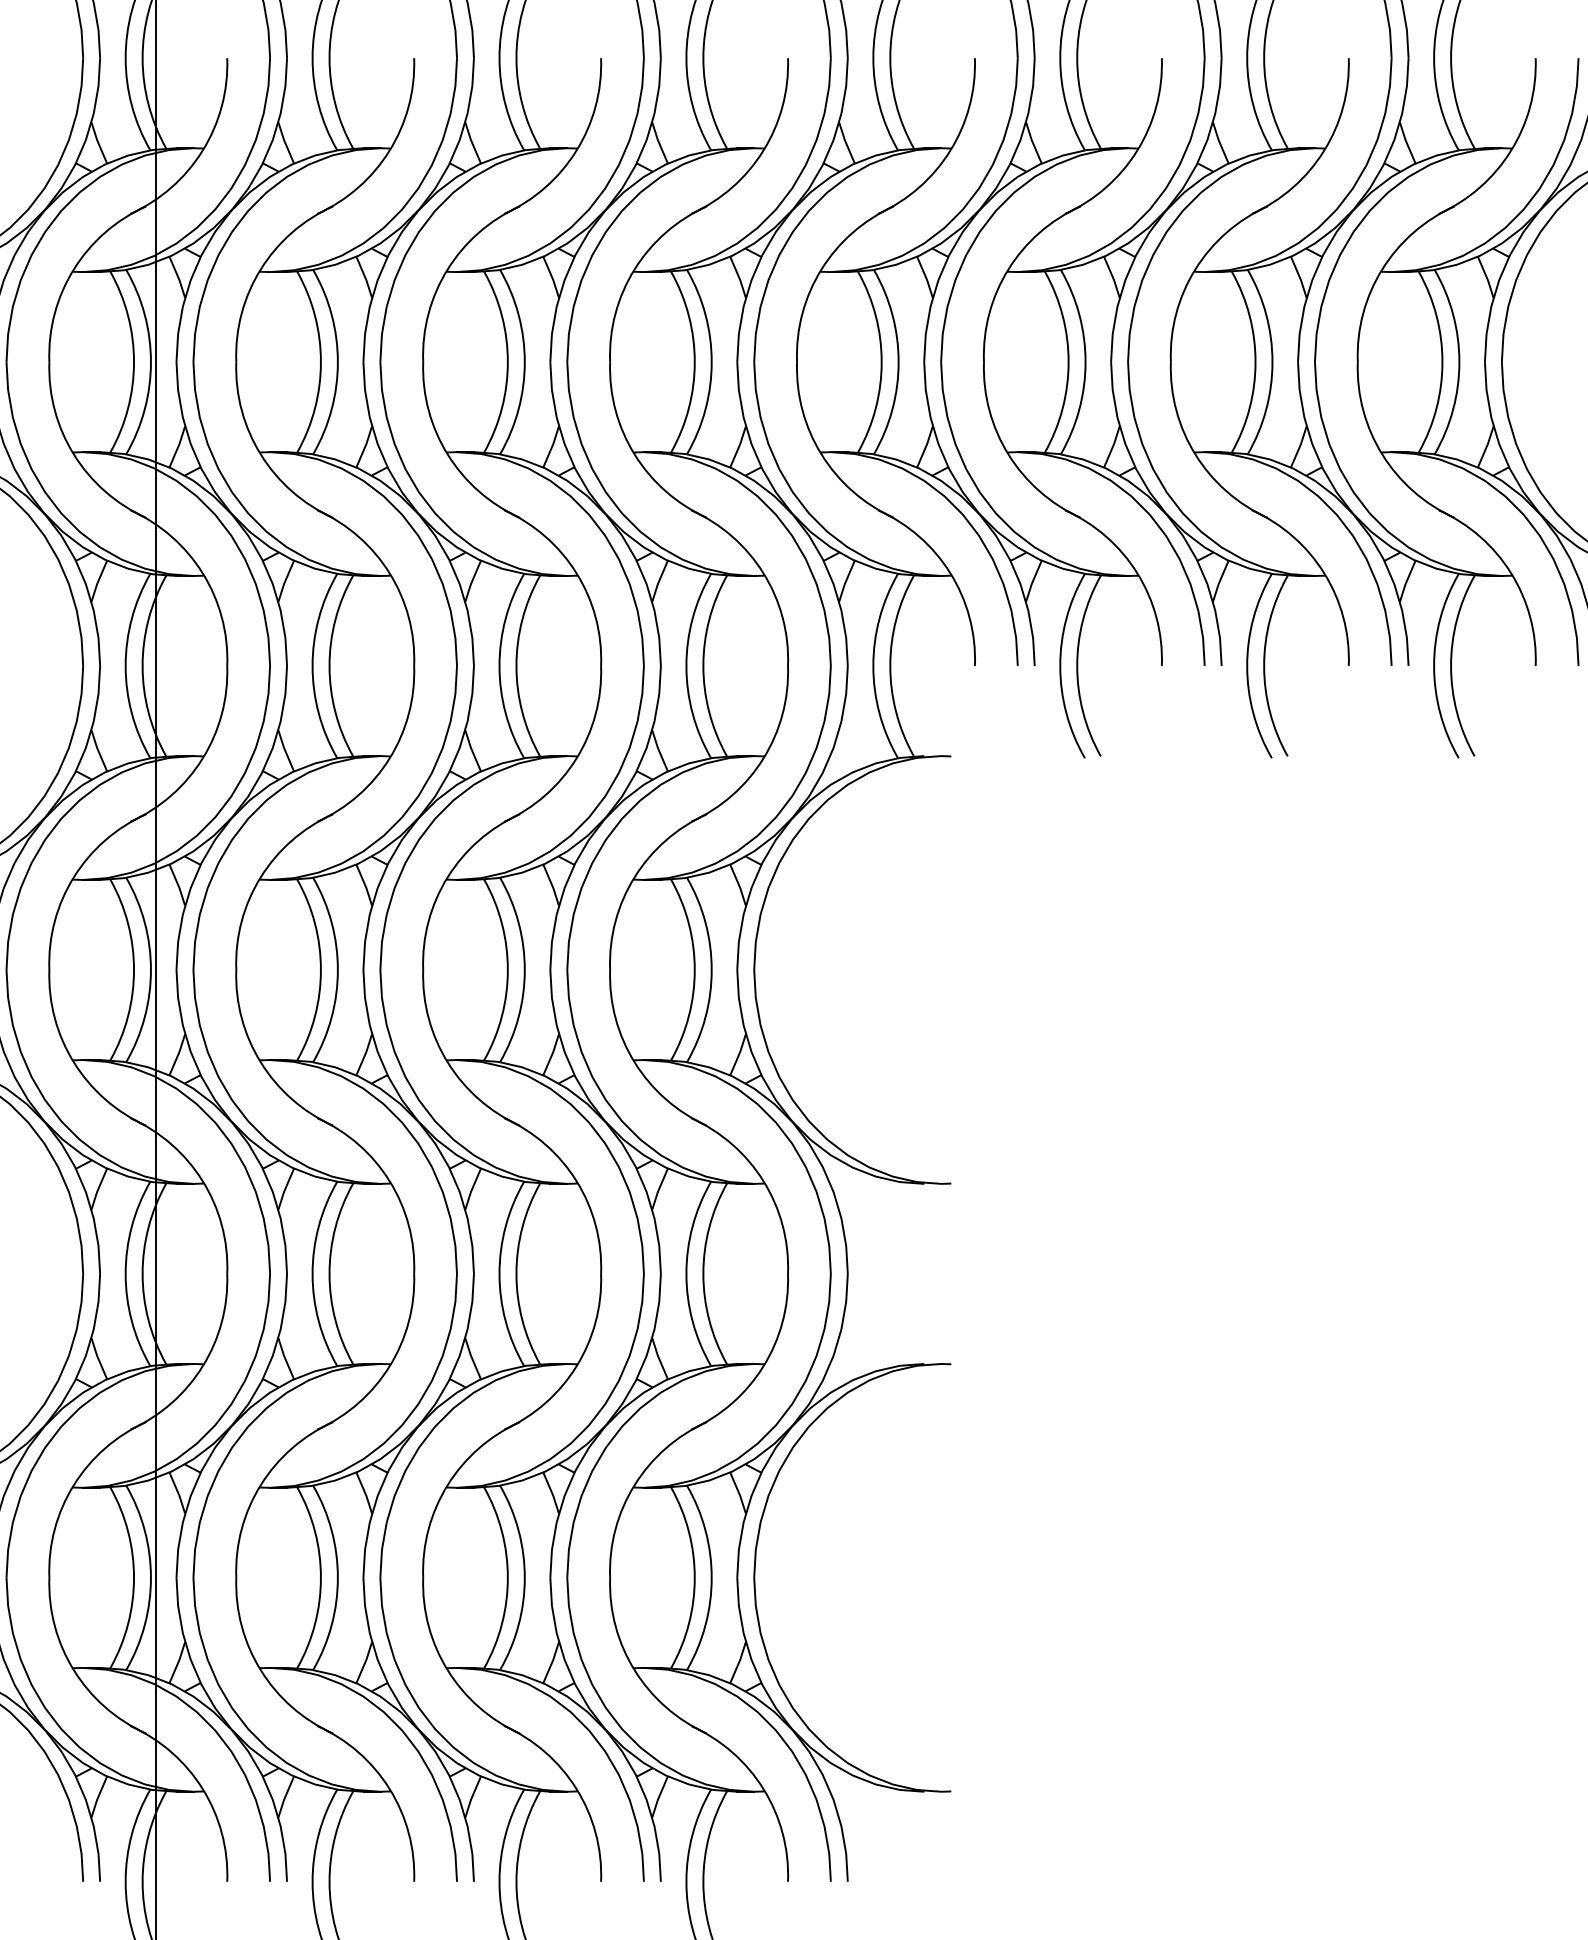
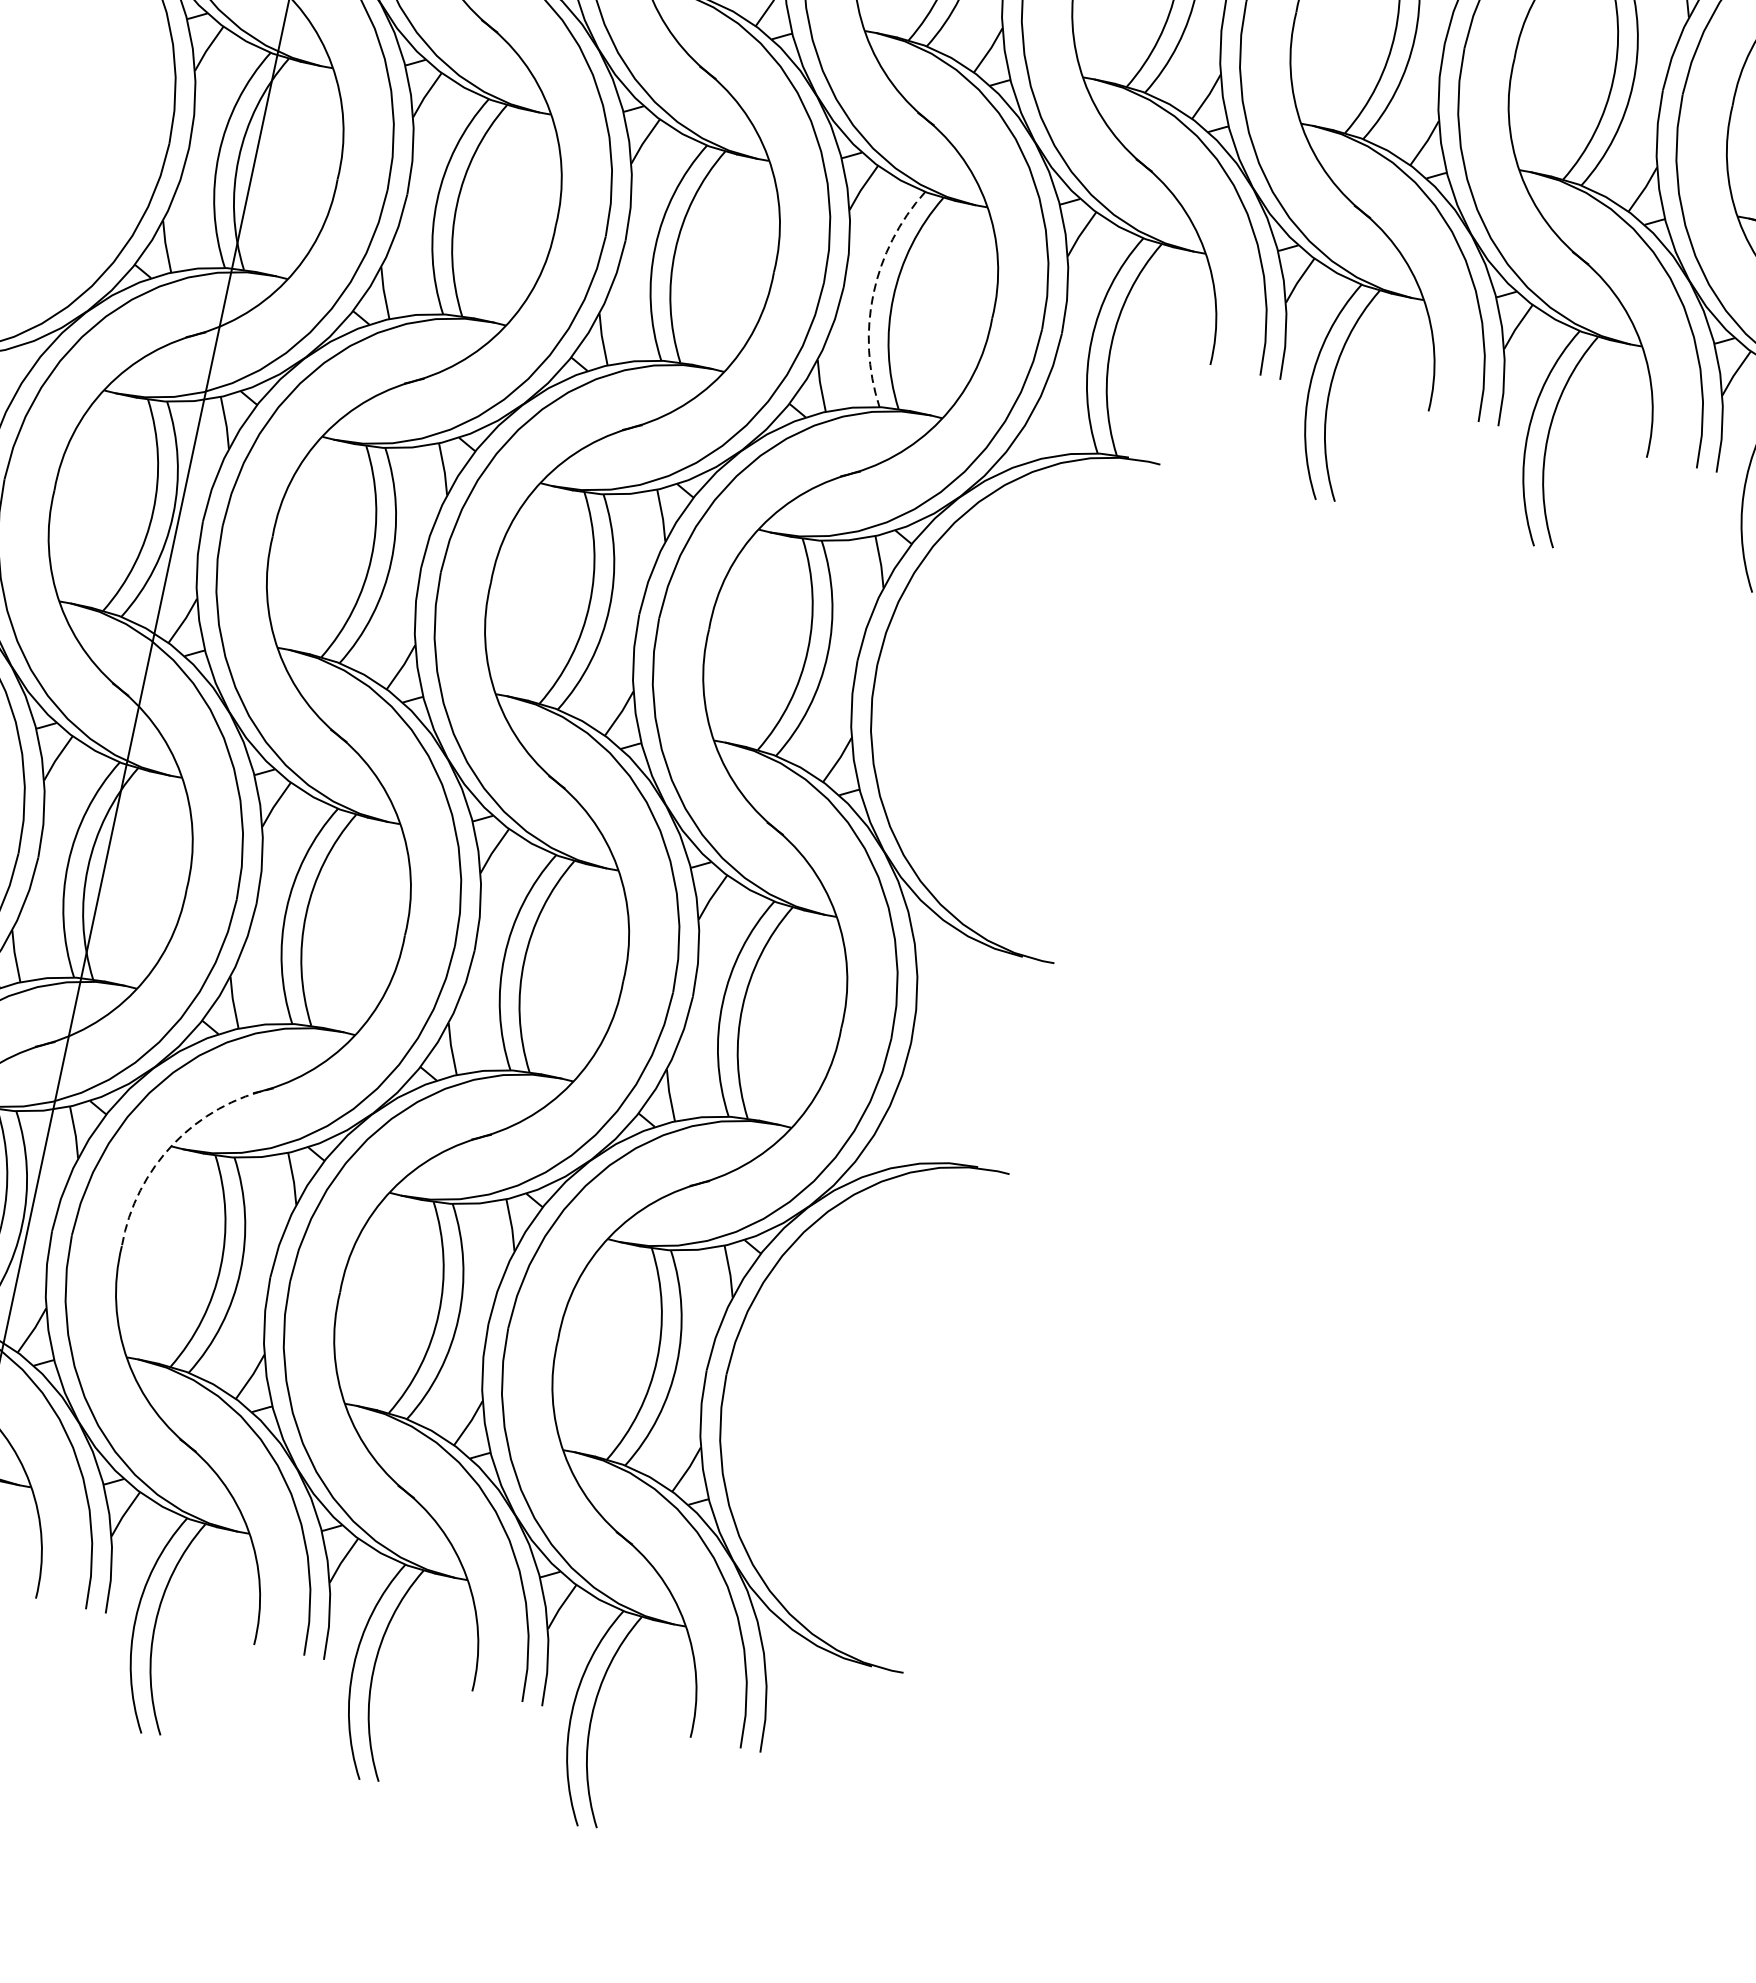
arc: (686, 666) -> (873, 293), solid -> dashed
arc: (260, 1485) -> (173, 1144), solid -> dashed

